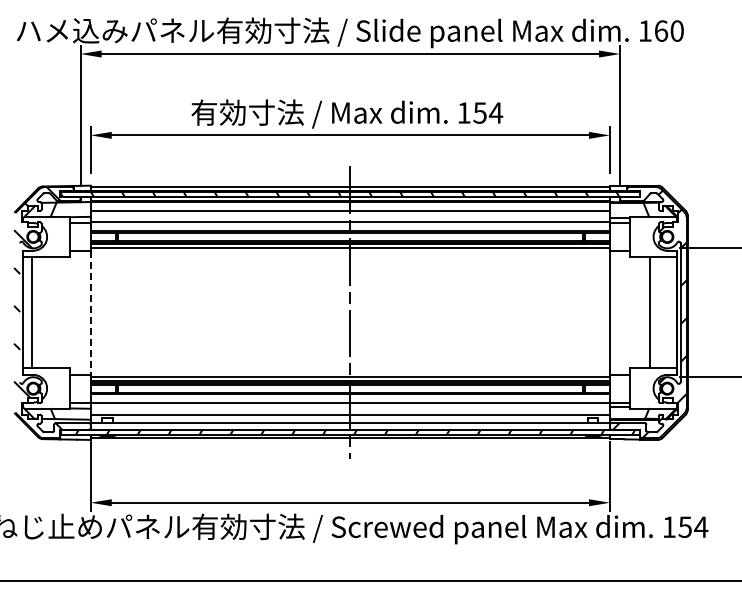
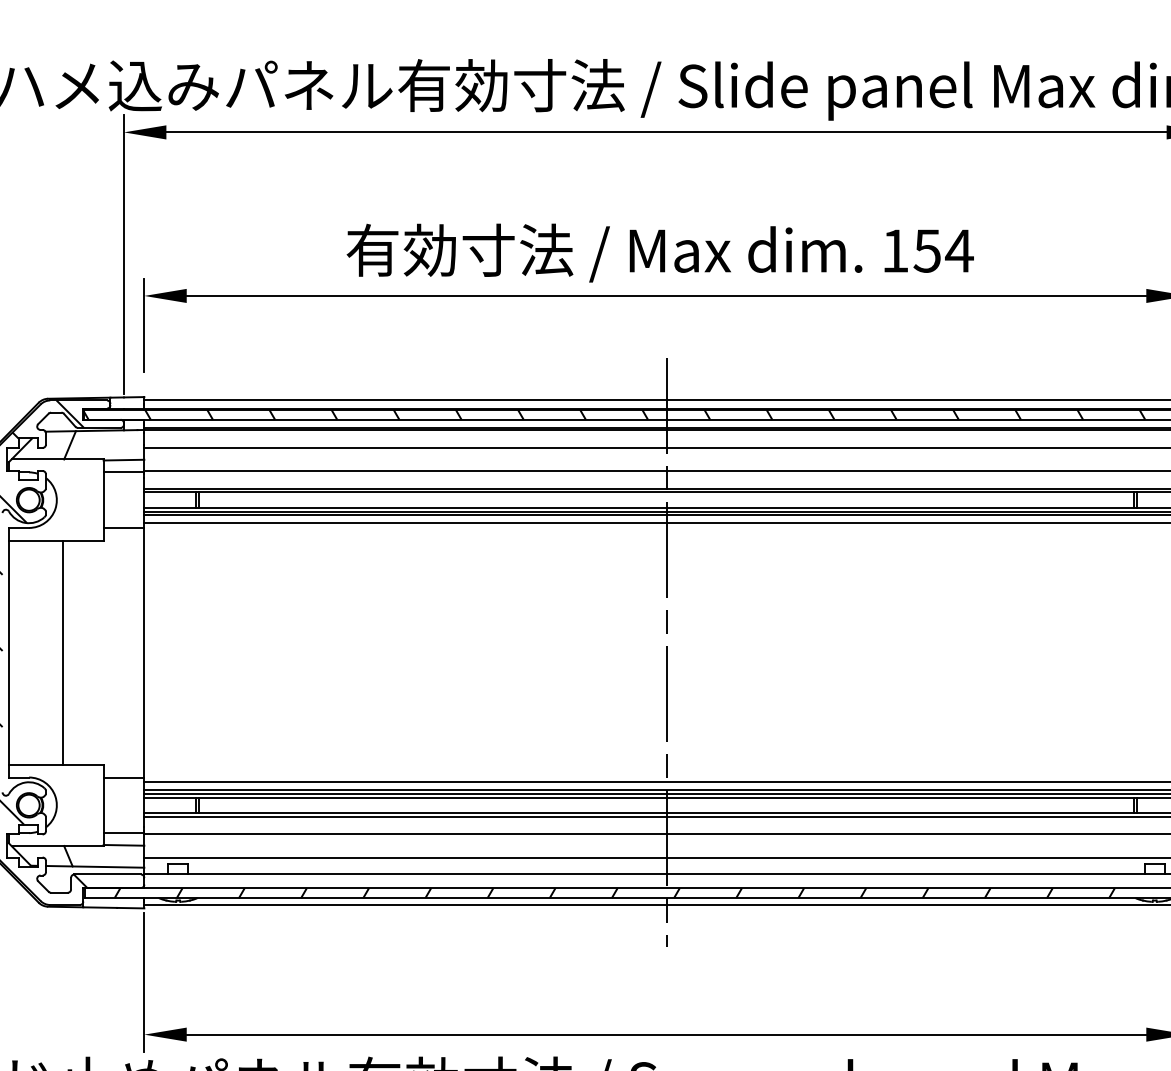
line: (32, 312) -> (63, 652), moved
line: (90, 313) -> (144, 654), dashed -> solid

